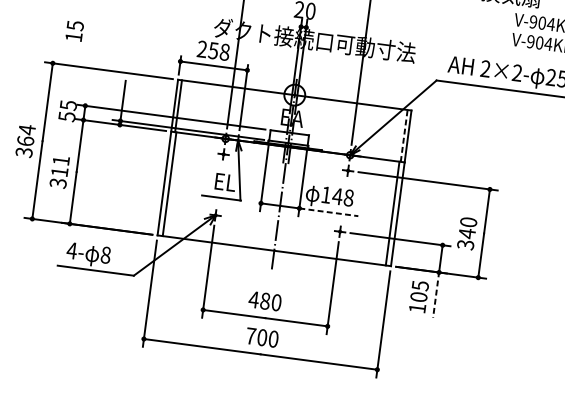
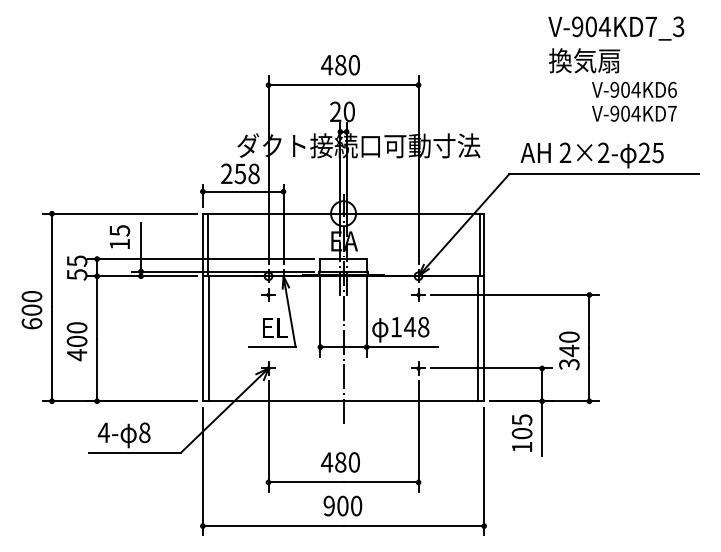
text: (74, 30) -> (119, 236), moved
line: (404, 135) -> (479, 244), dashed -> solid
text: (25, 140) -> (31, 309), 364 -> 600
text: (59, 172) -> (76, 341), 311 -> 400
line: (329, 212) -> (402, 347), dashed -> solid
line: (436, 294) -> (542, 427), dashed -> solid
text: (250, 335) -> (328, 505), 700 -> 900

